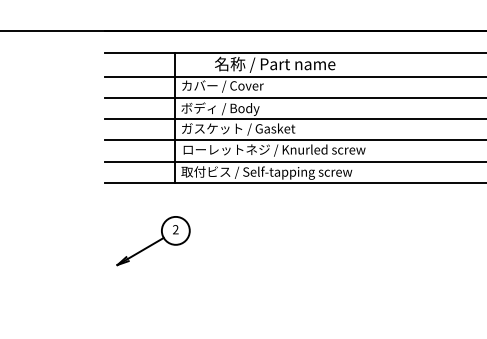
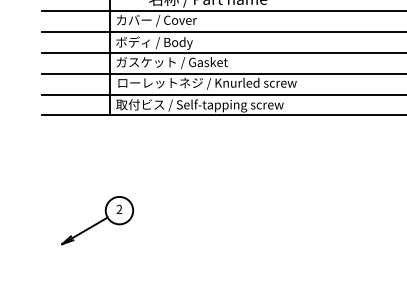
part: (153, 241) -> (97, 221), moved

